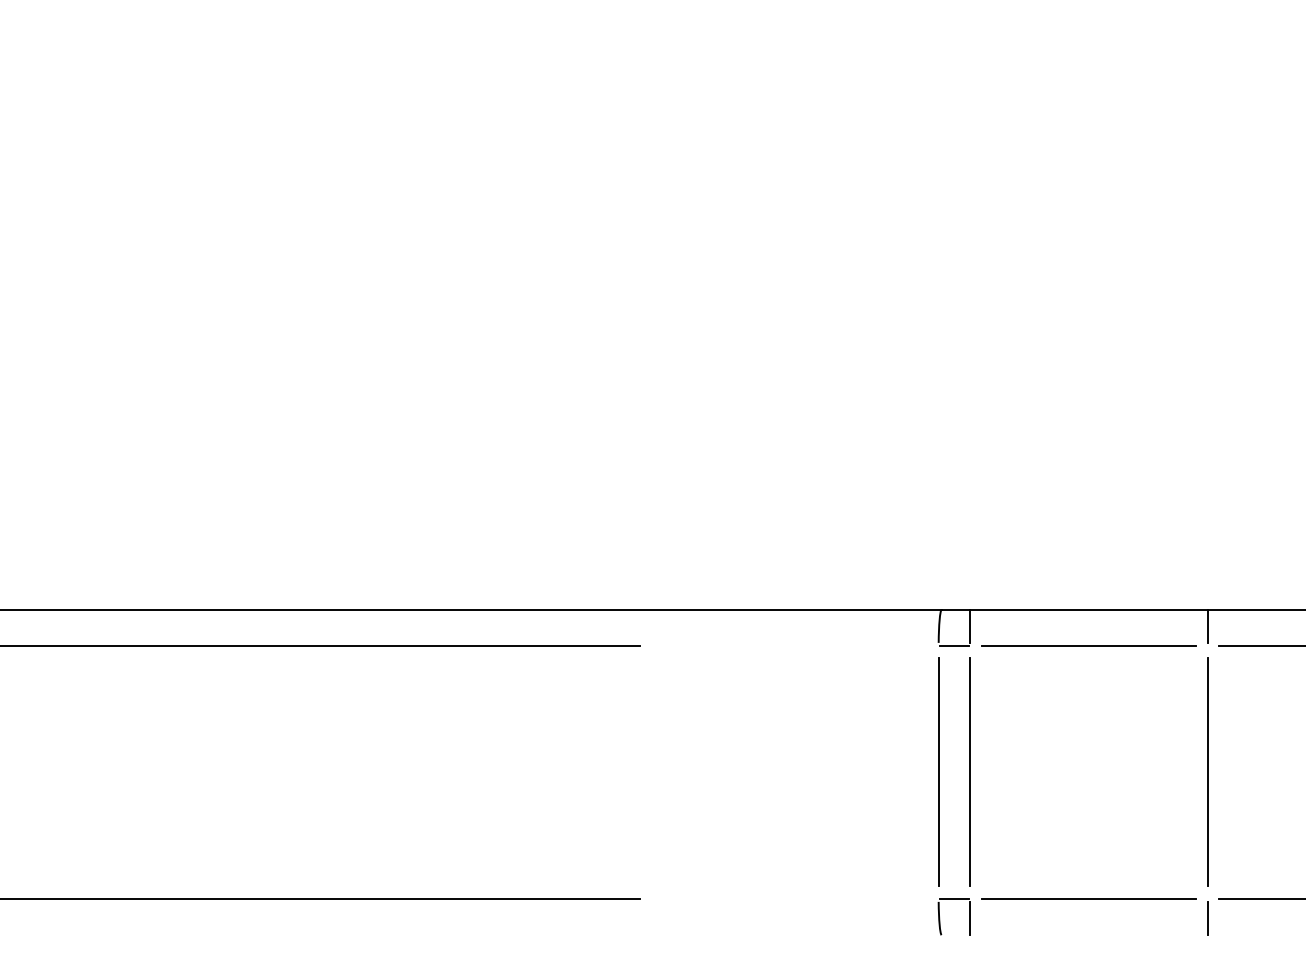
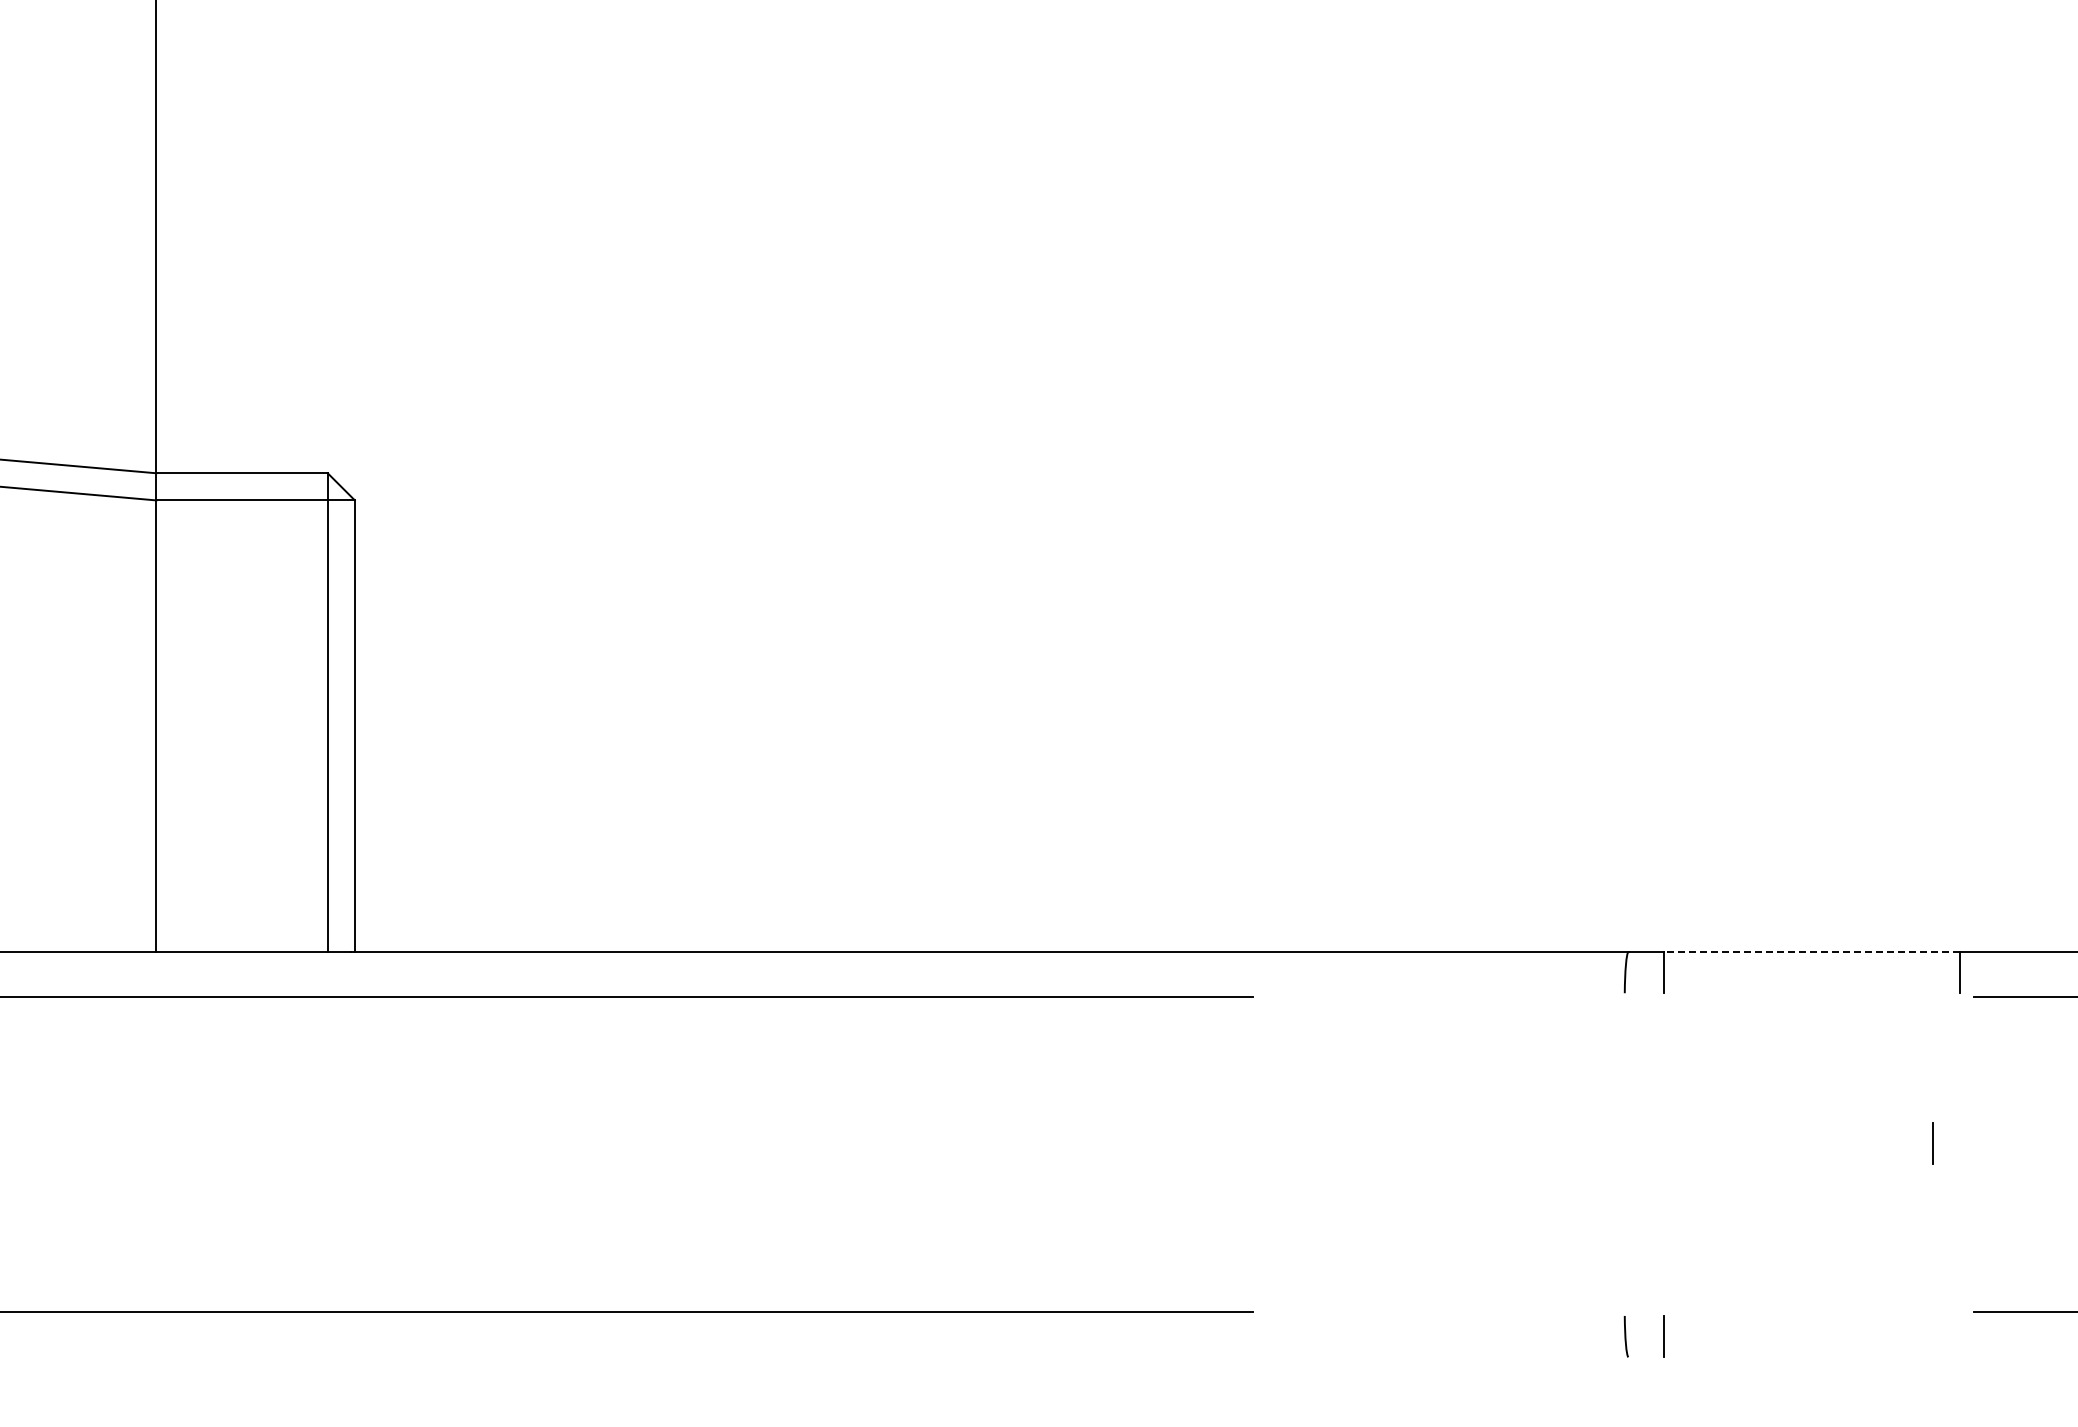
line: (1089, 609) -> (1812, 951), solid -> dashed
line: (954, 645) -> (1644, 996), removed
line: (1088, 645) -> (1811, 996), removed
line: (938, 772) -> (1624, 1154), removed
line: (969, 772) -> (1663, 1154), removed
line: (1208, 772) -> (1960, 1154), removed
line: (954, 899) -> (1644, 1312), removed
line: (1088, 899) -> (1811, 1312), removed
line: (1207, 918) -> (1932, 1143), moved

